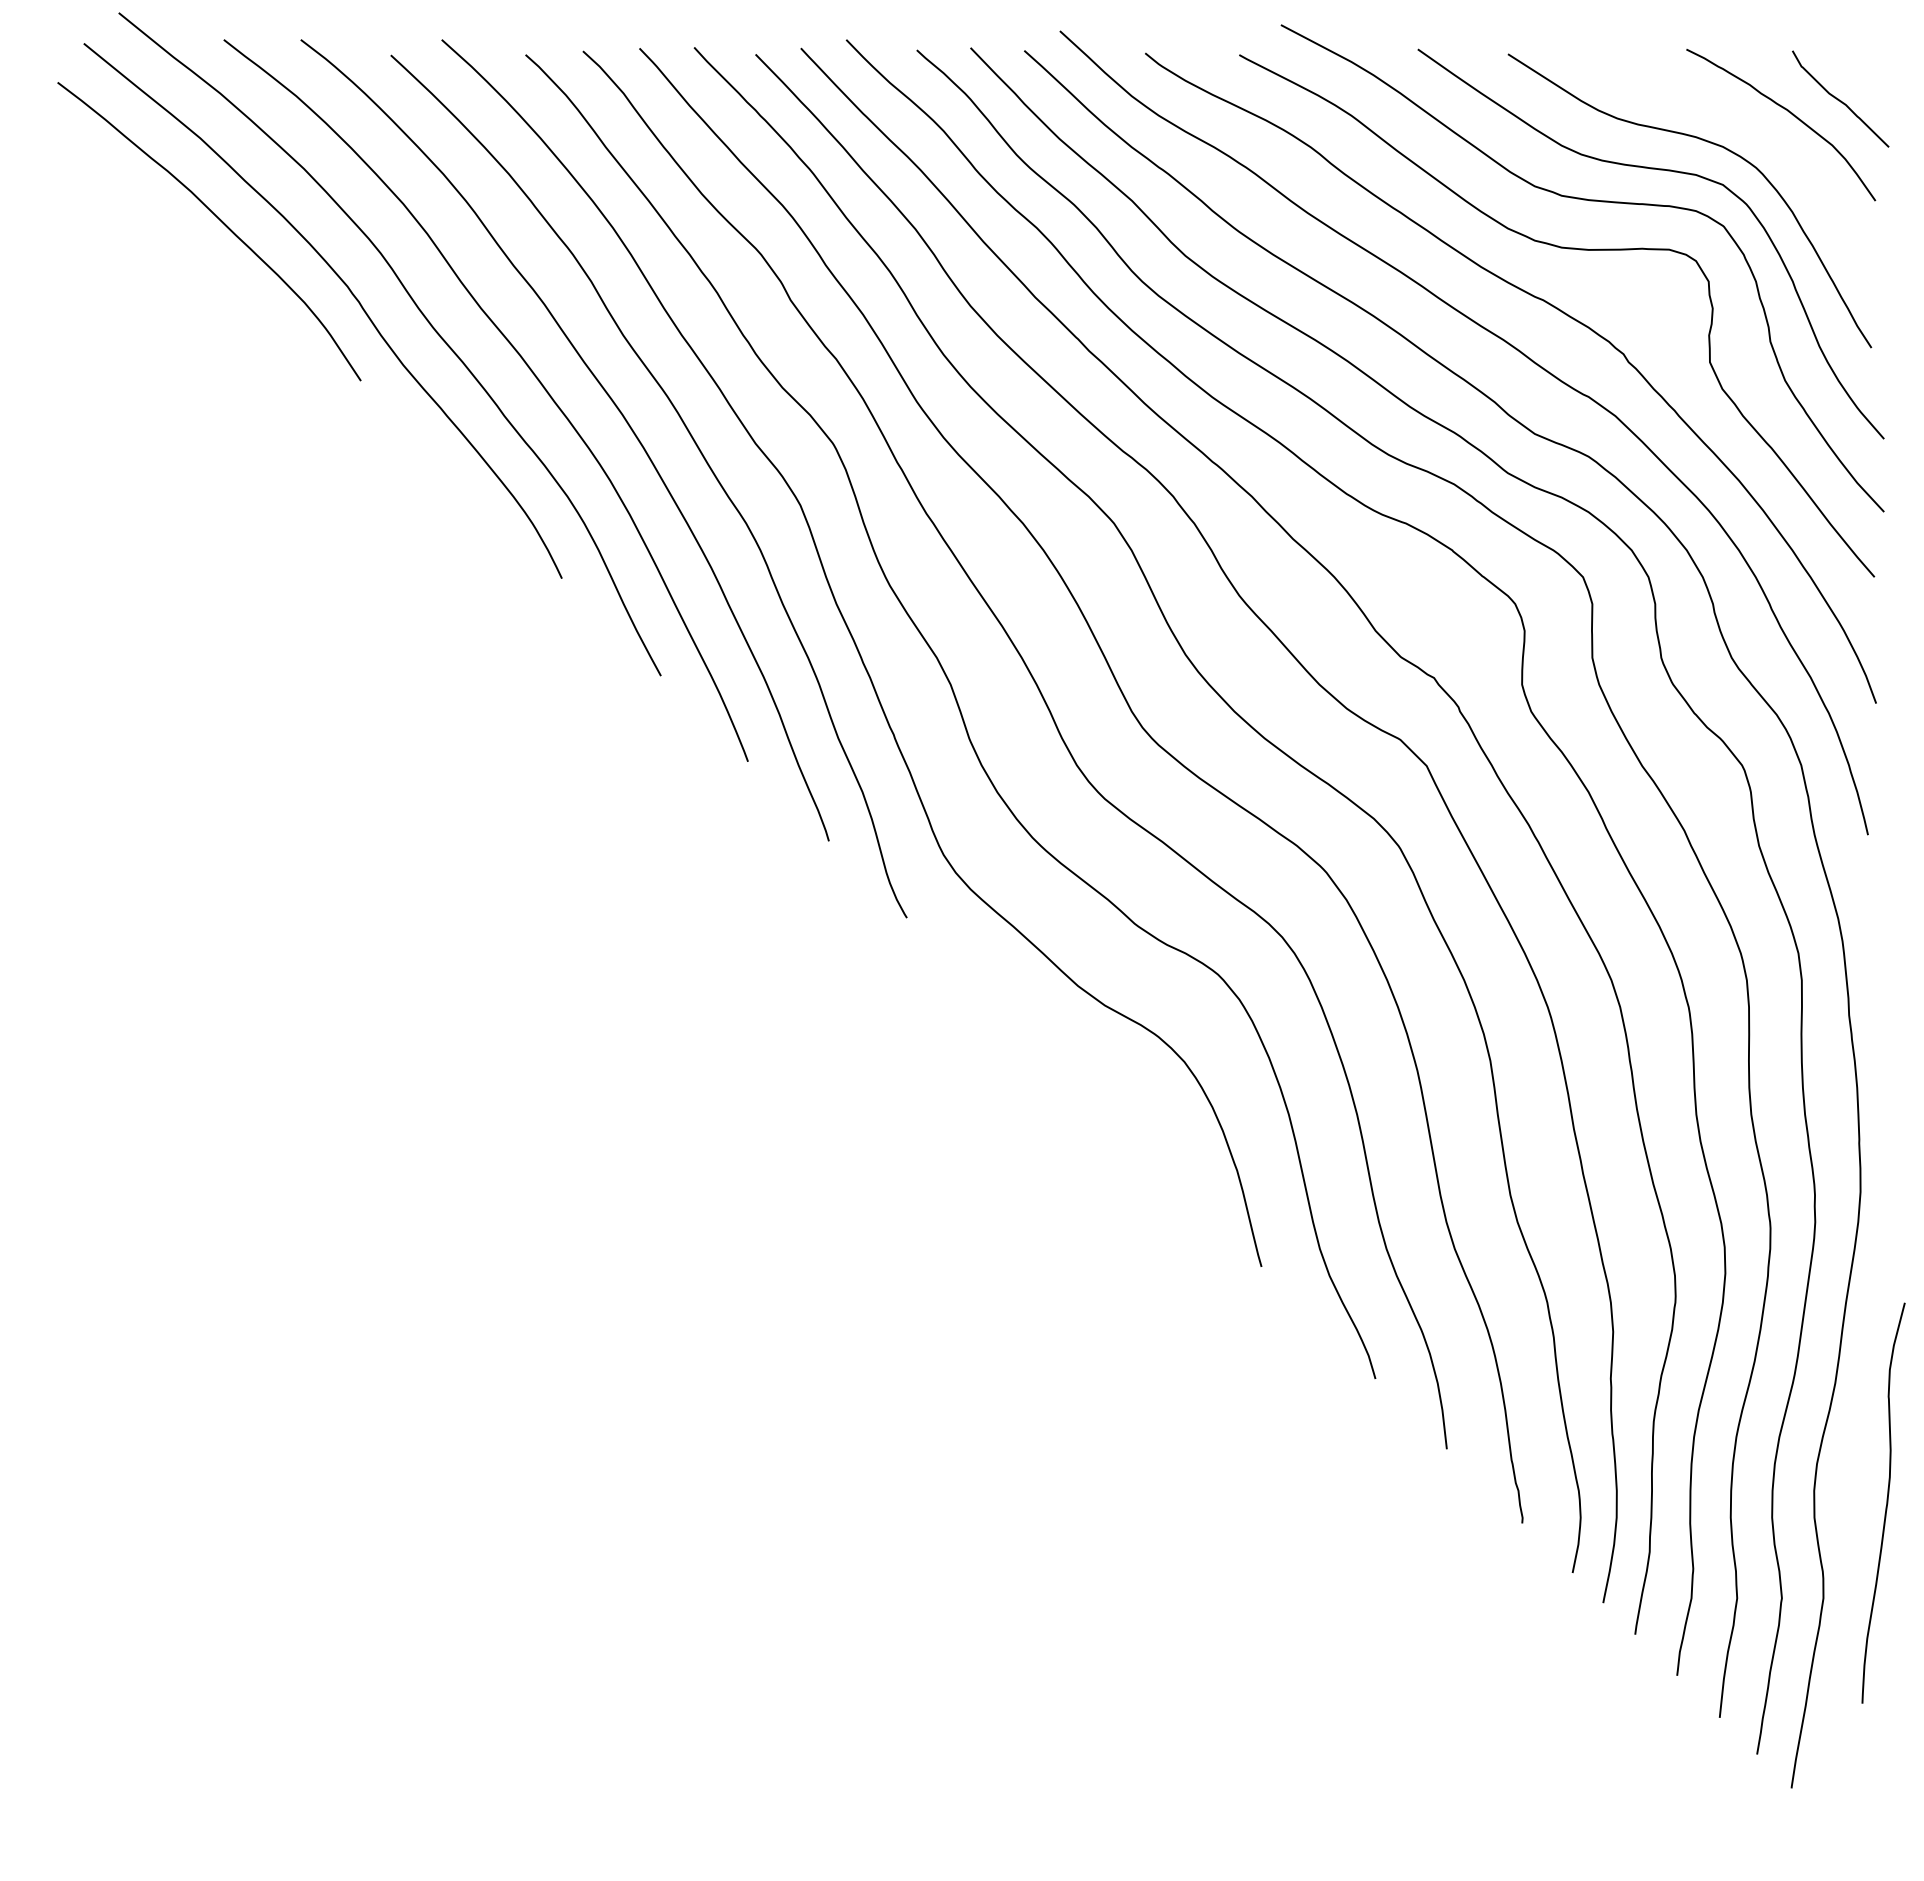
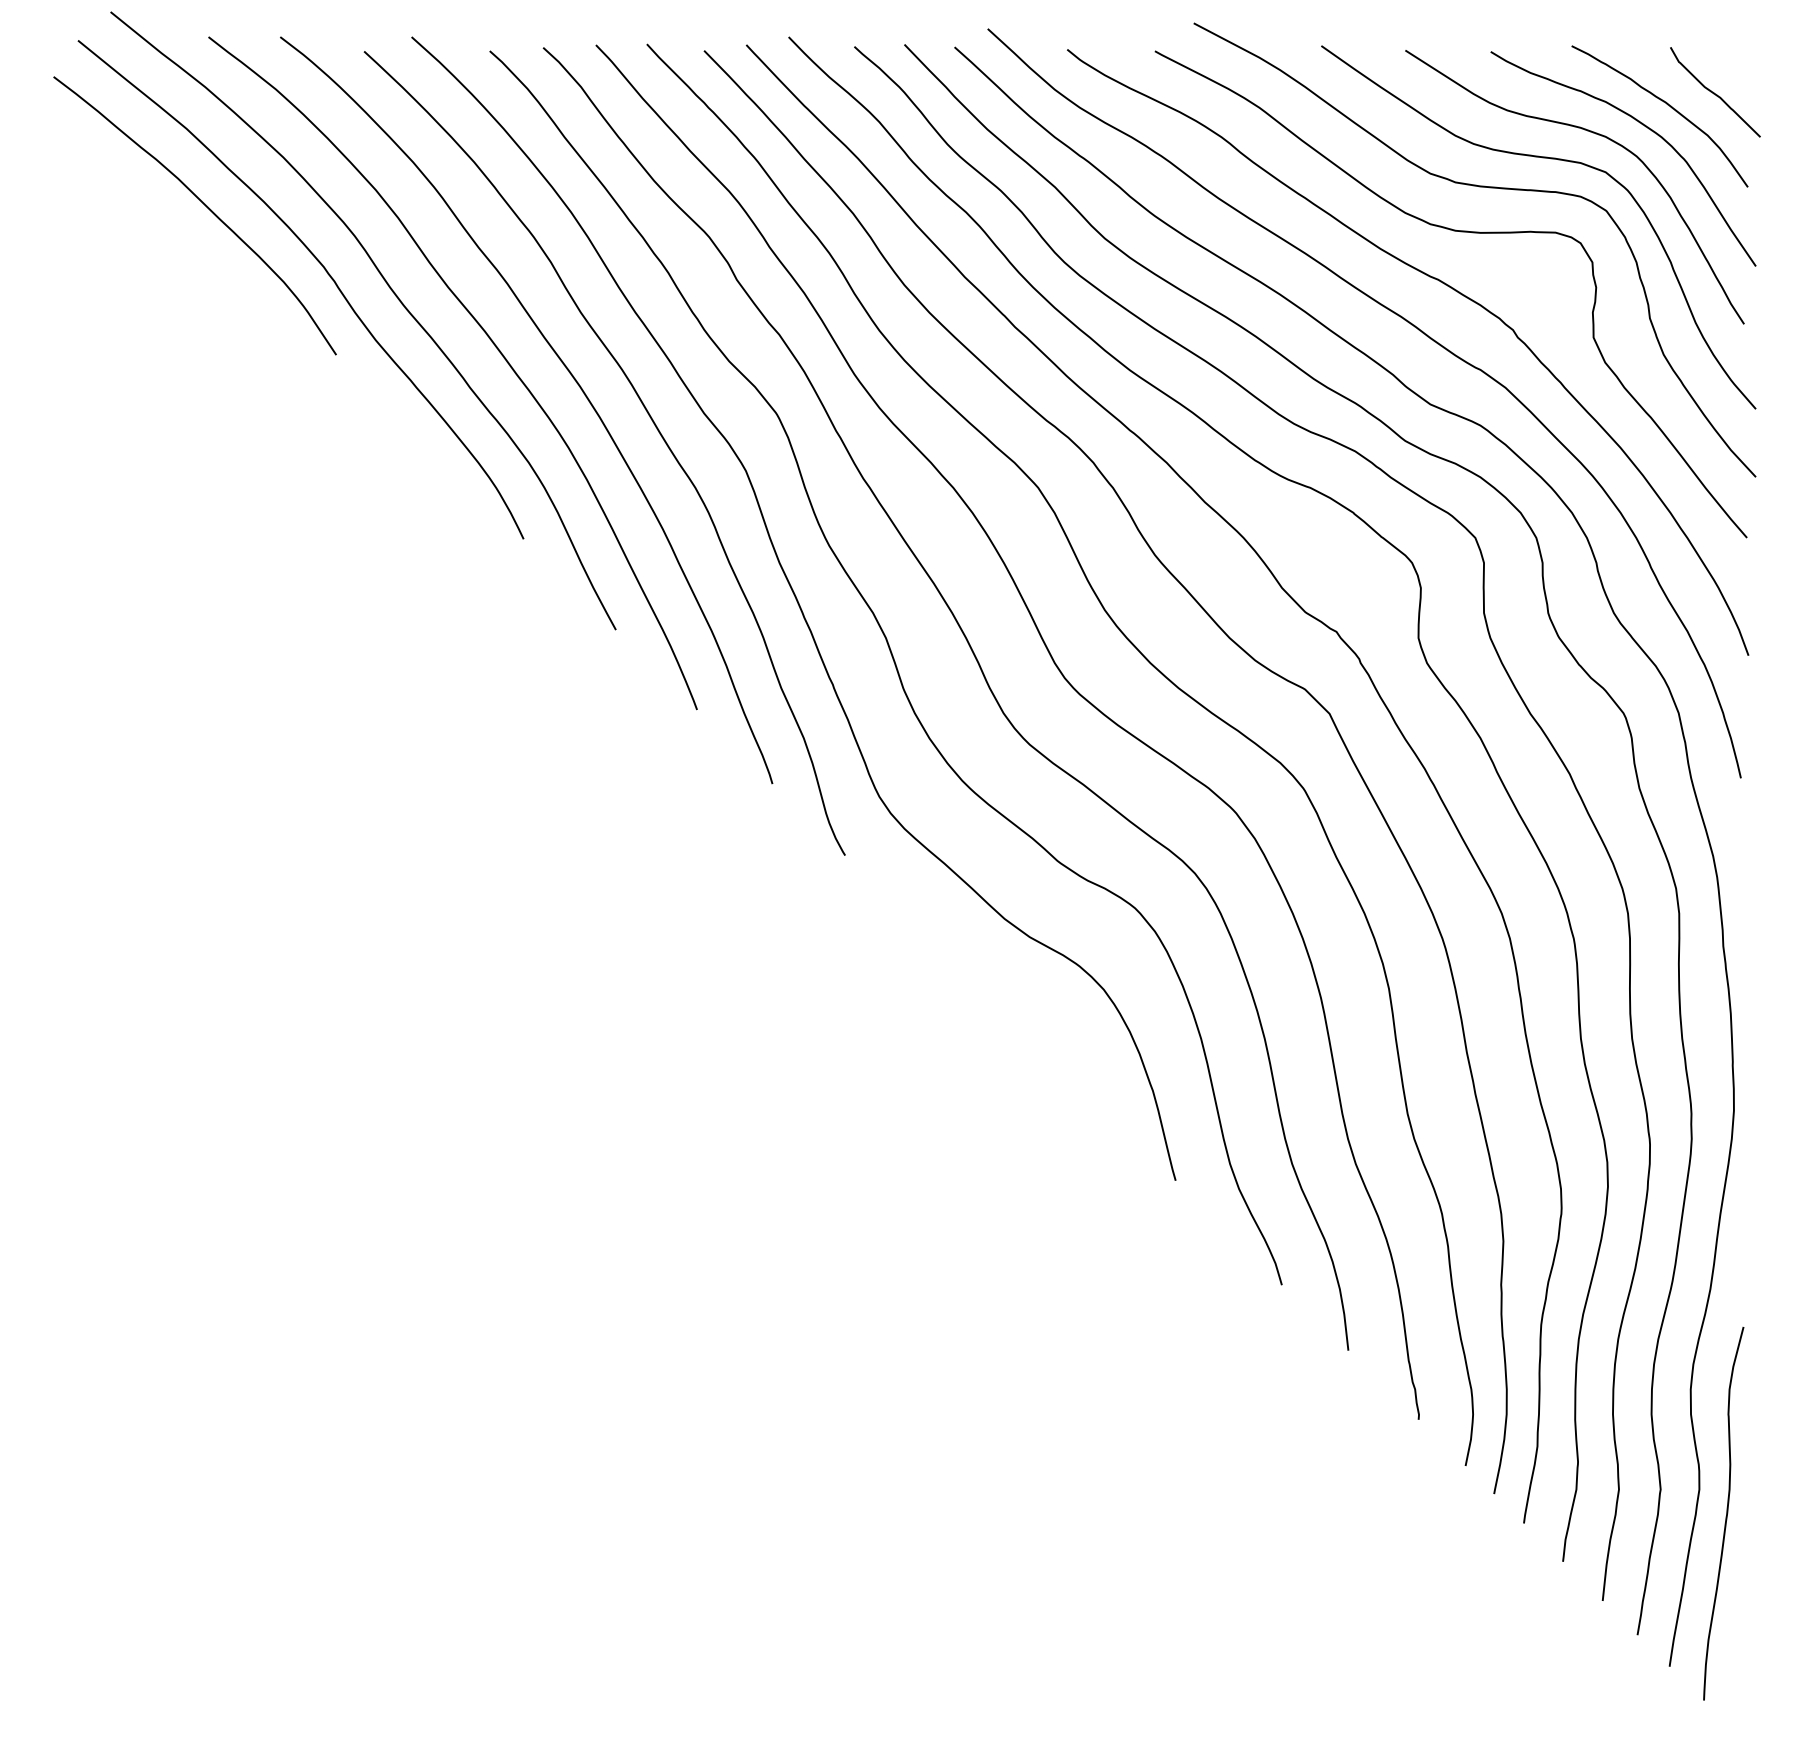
curve: (1765, 136) -> (1645, 127), added
curve: (1886, 1502) -> (1726, 1513), moved

